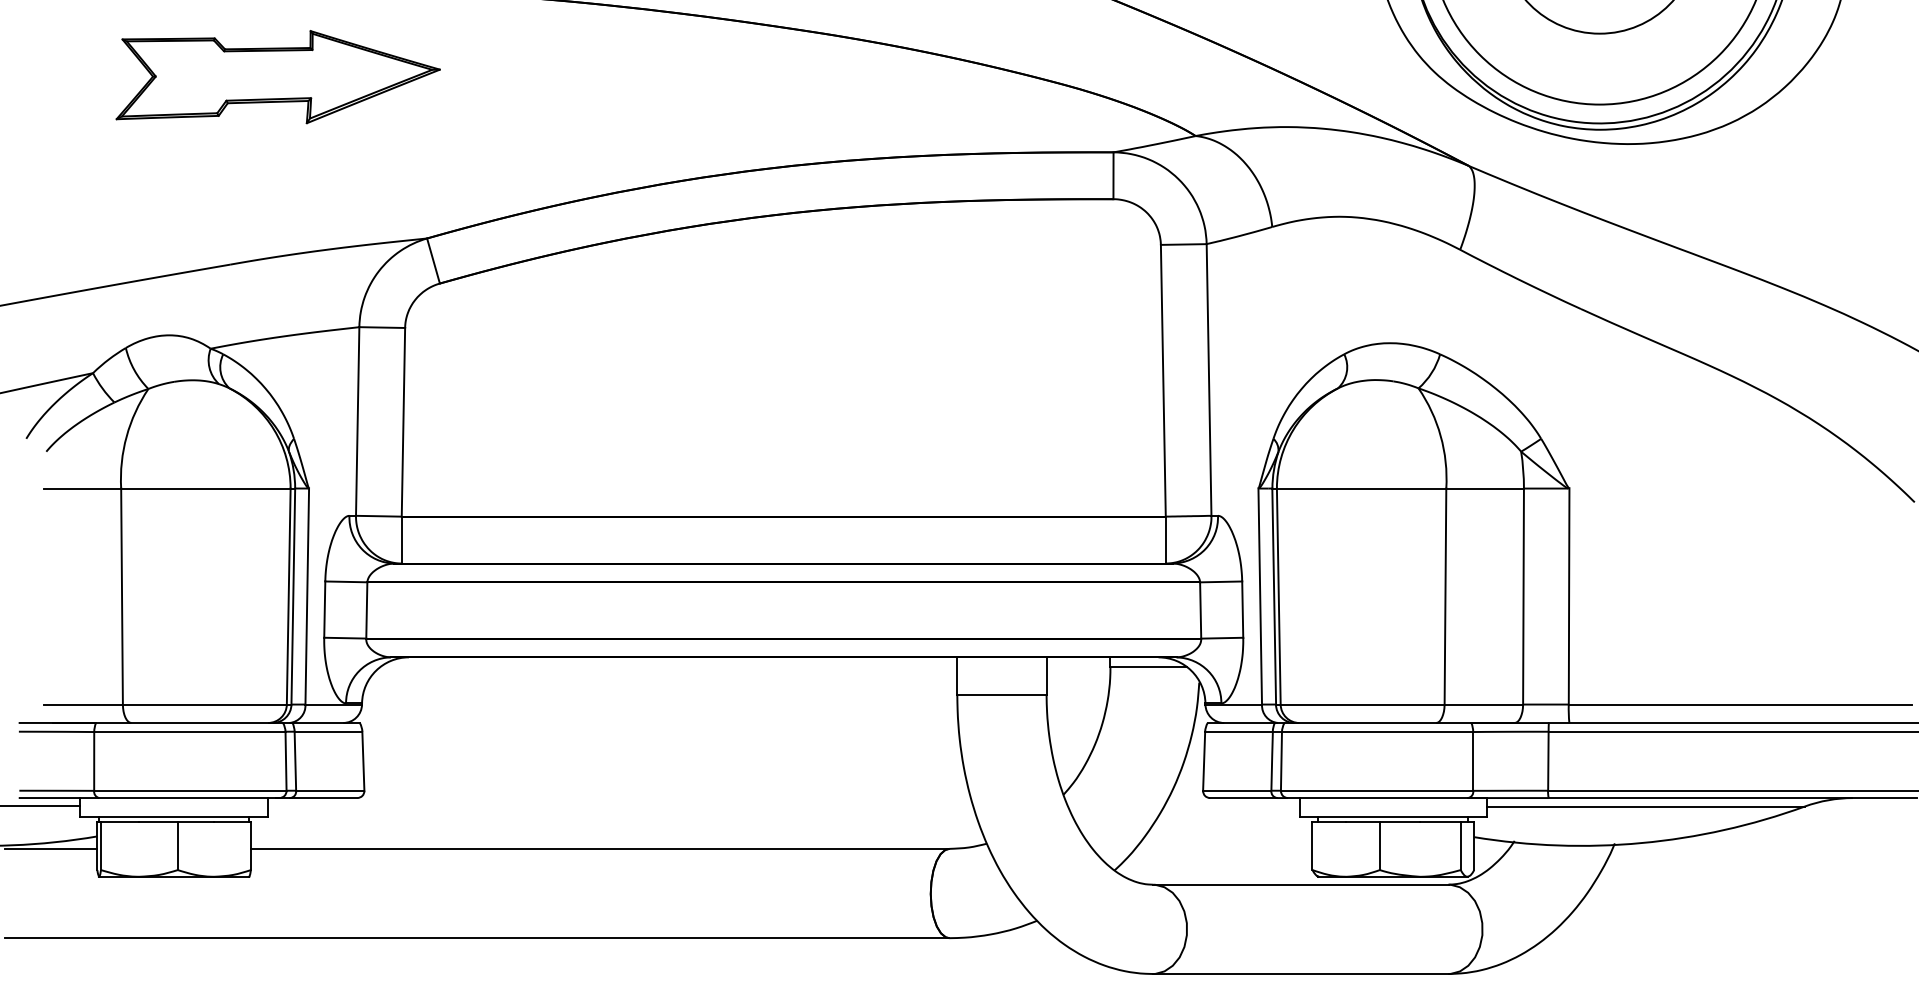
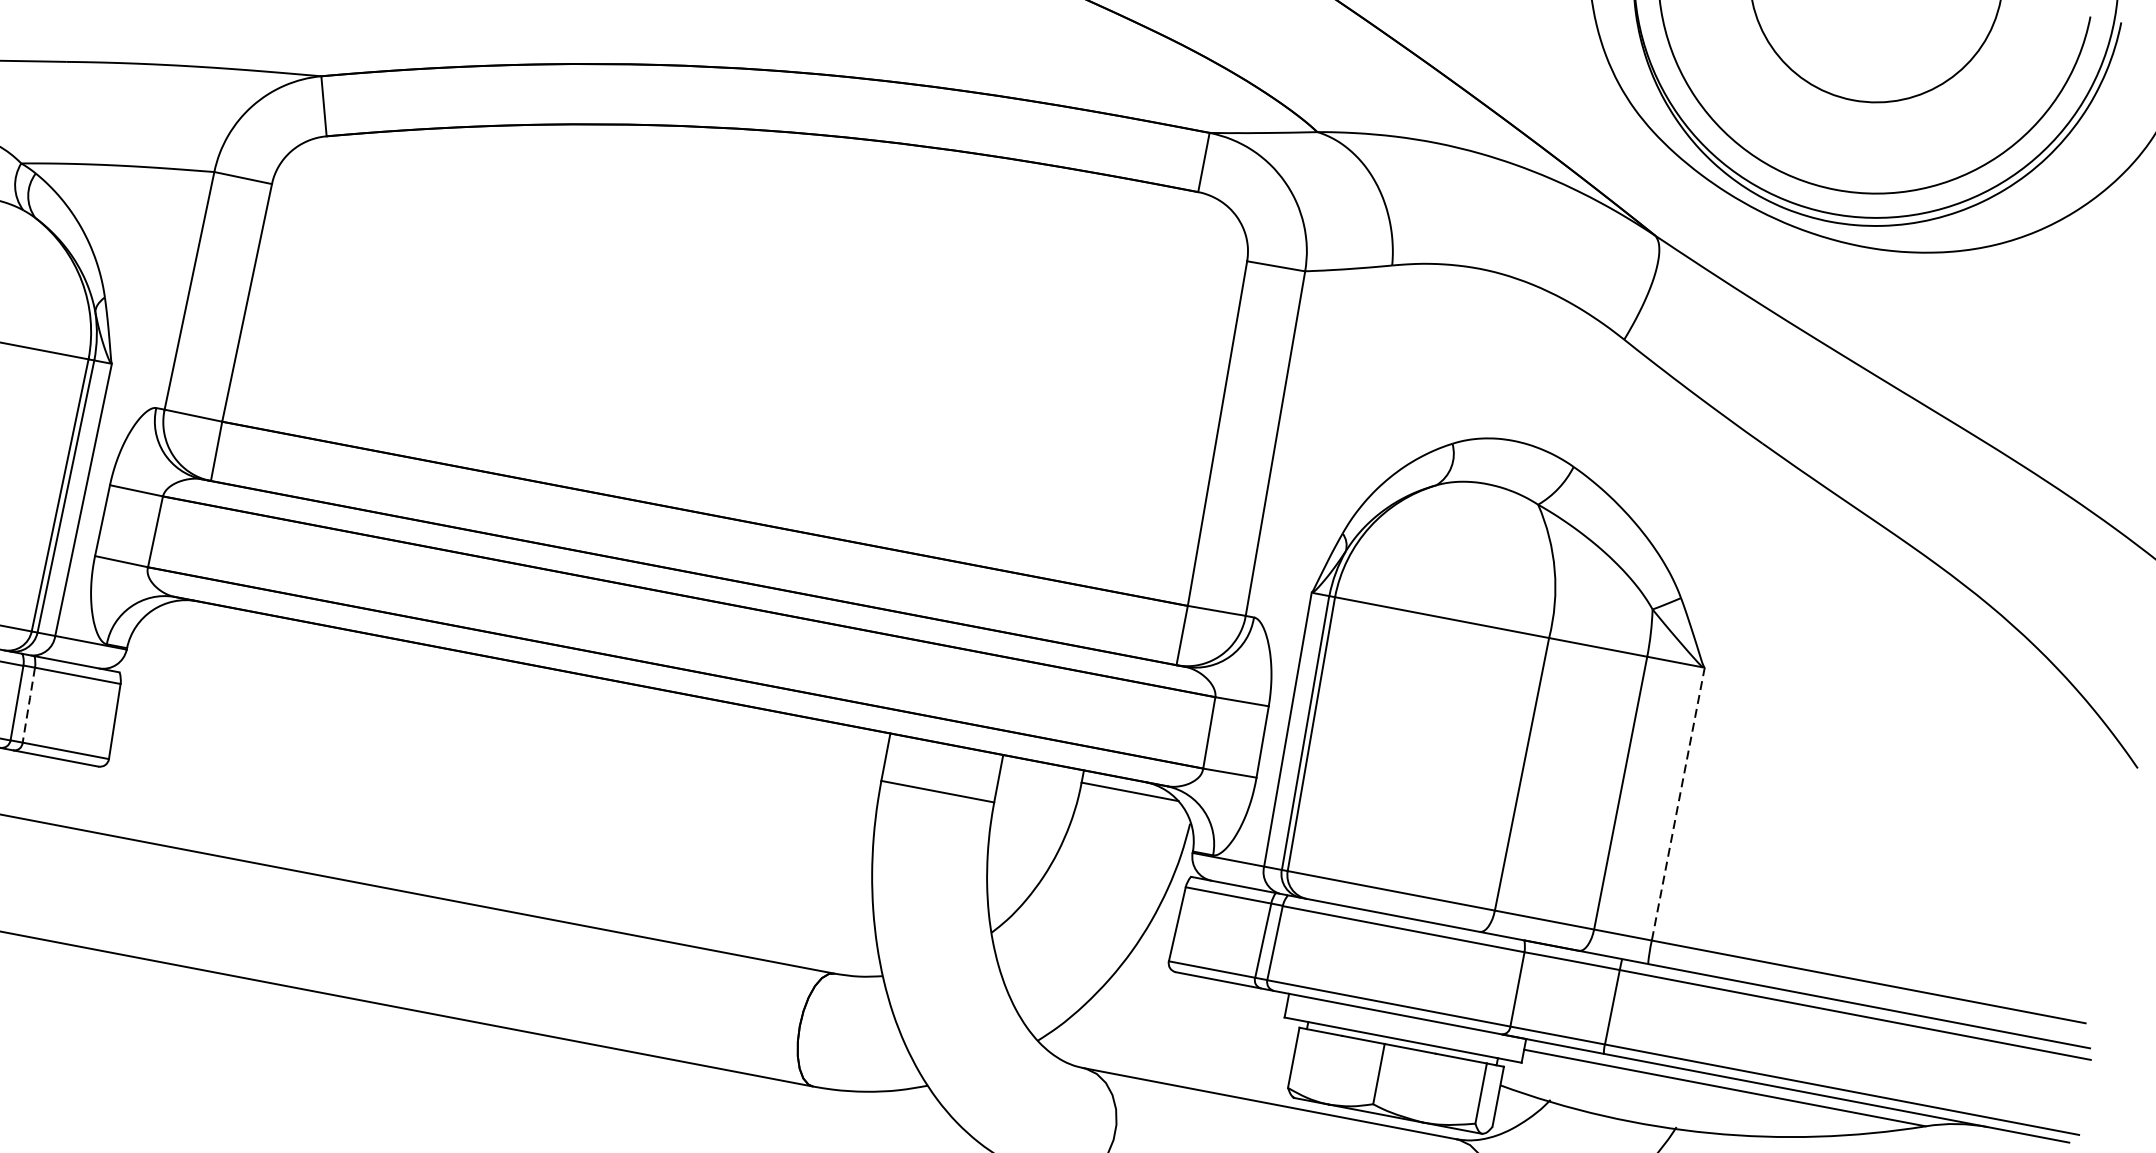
line: (1569, 596) -> (1678, 804), solid -> dashed
line: (295, 761) -> (28, 705), solid -> dashed

